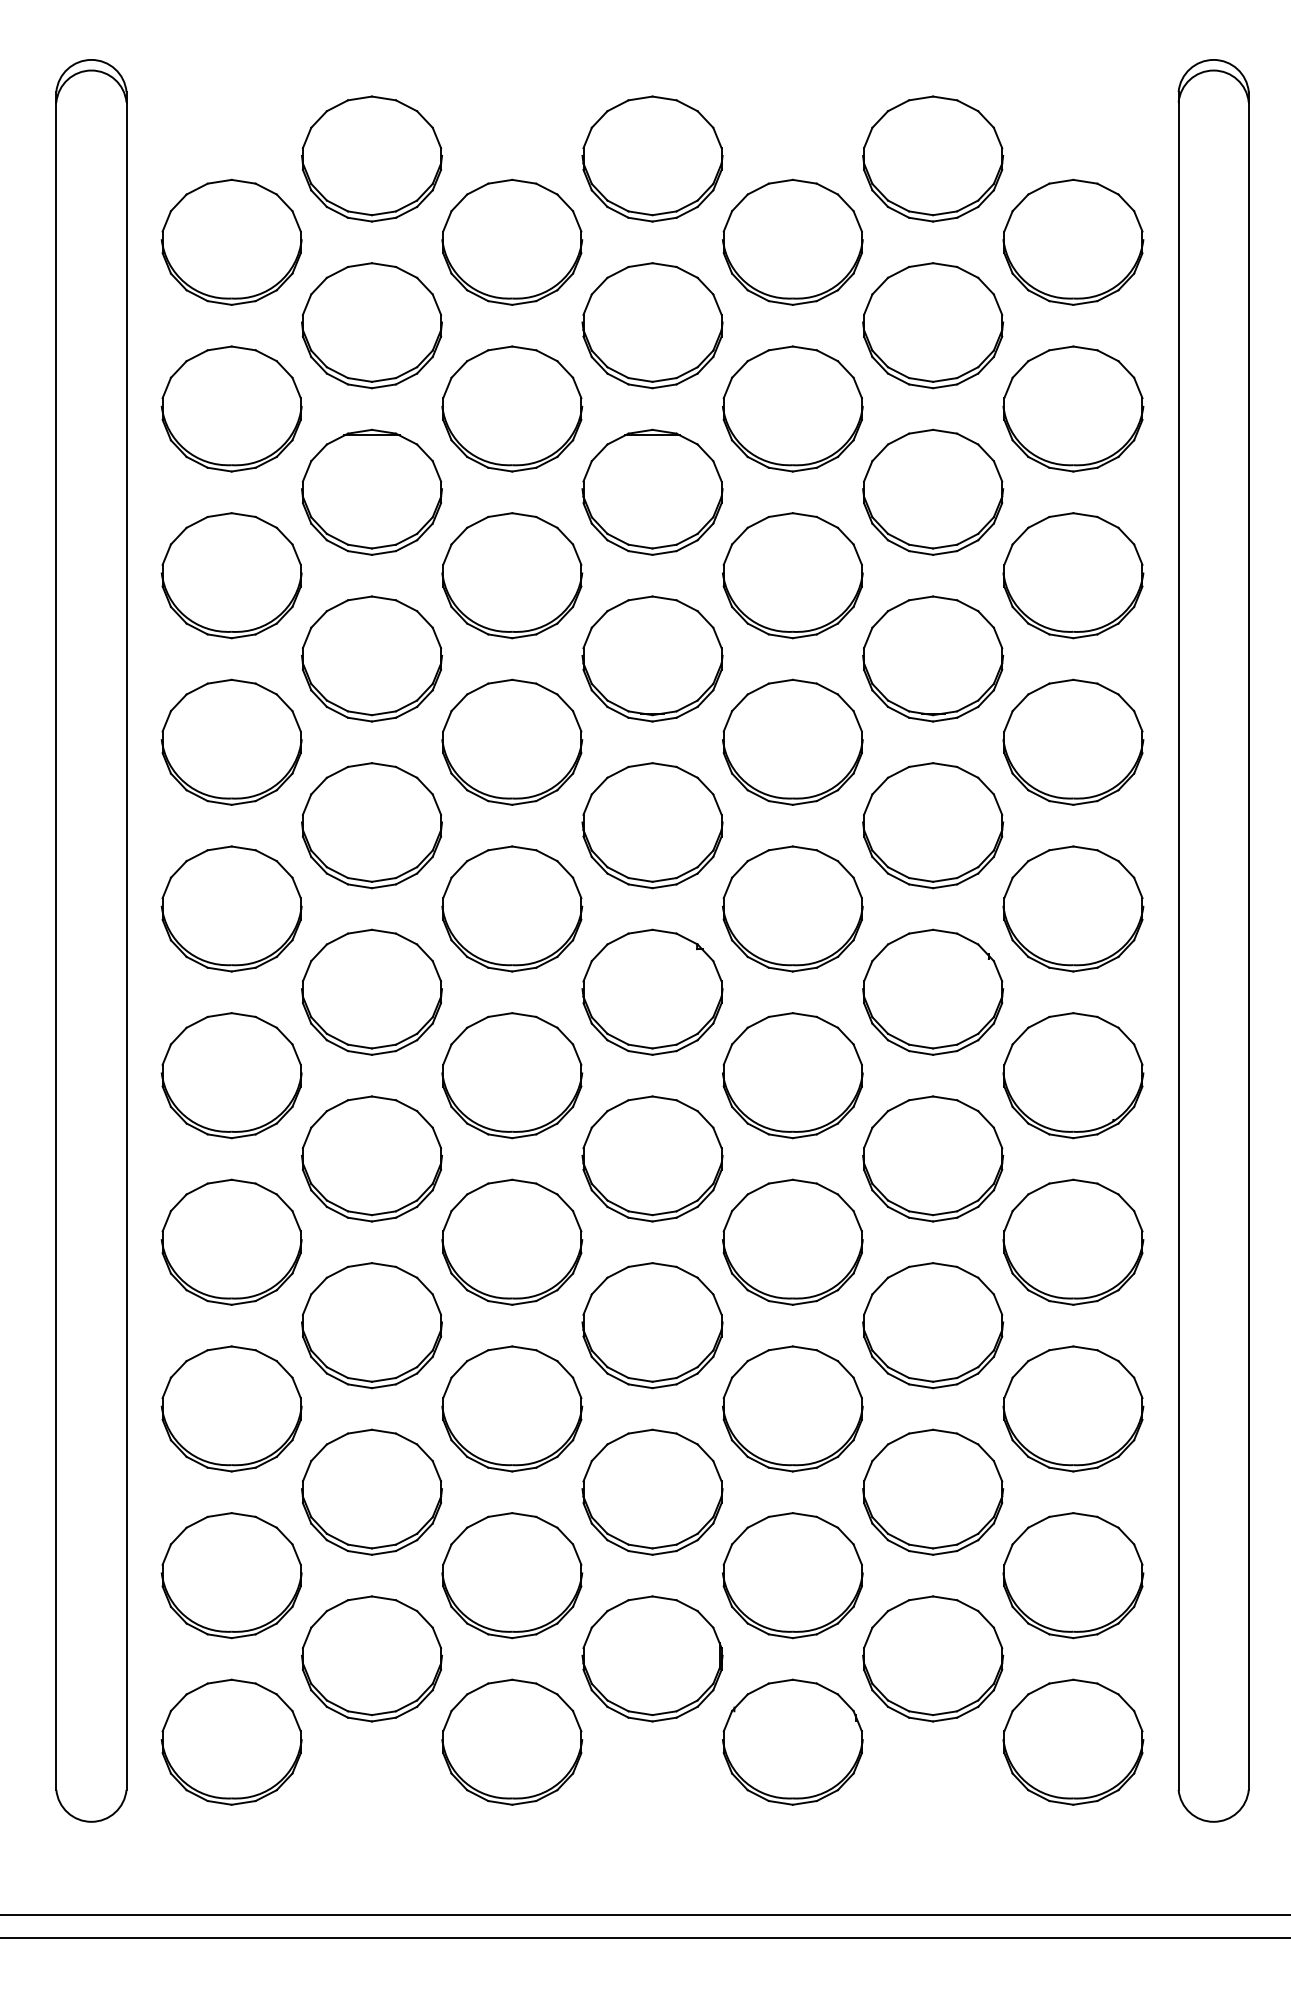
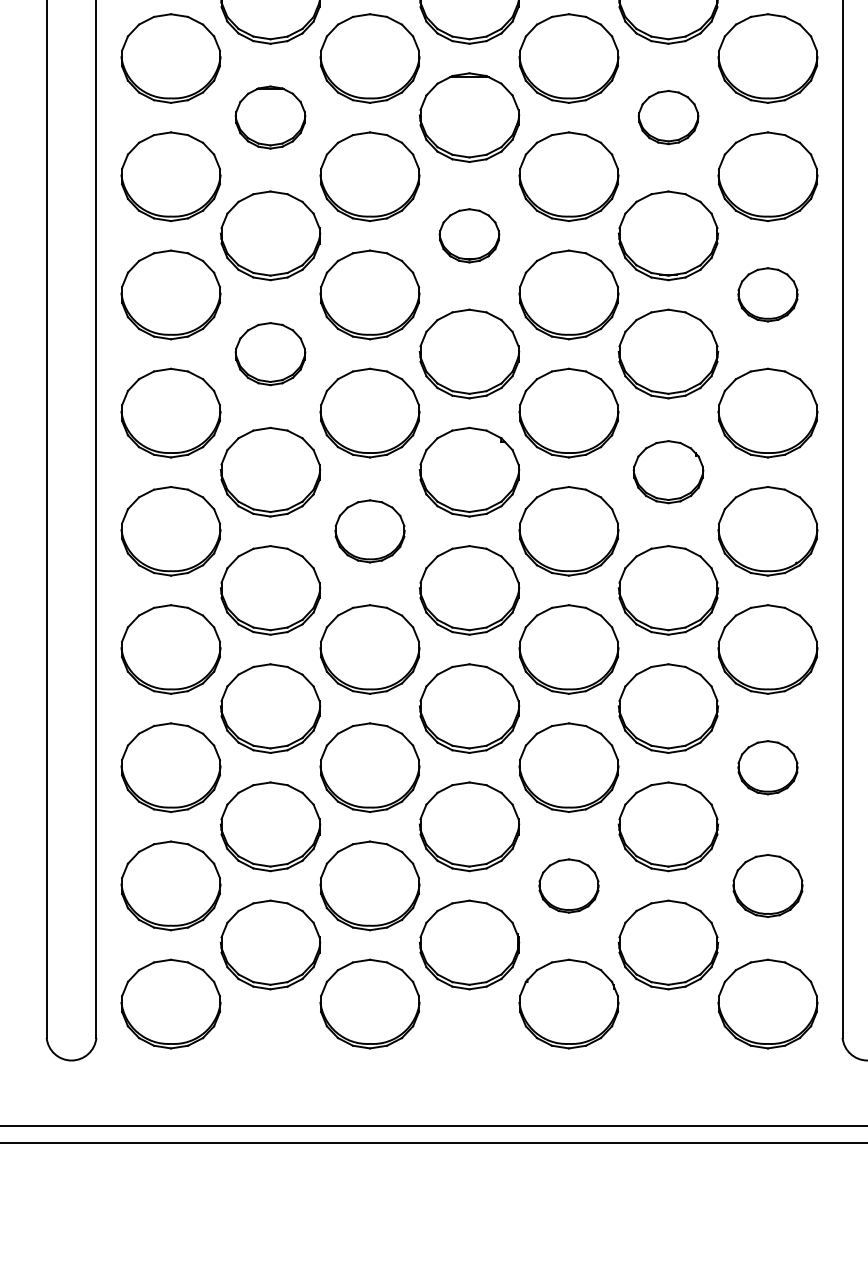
part: (371, 491) -> (270, 117), size x0.7
part: (933, 491) -> (668, 117), size x0.6
part: (652, 658) -> (469, 235), size x0.6
part: (1073, 741) -> (768, 294), size x0.6
part: (371, 825) -> (270, 353), size x0.7
part: (933, 991) -> (668, 471), size x0.7
part: (512, 1075) -> (370, 531), size x0.7
part: (1073, 1408) -> (768, 767), size x0.6
part: (792, 1575) -> (568, 885), size x0.6
part: (1073, 1575) -> (768, 885), size x0.7

